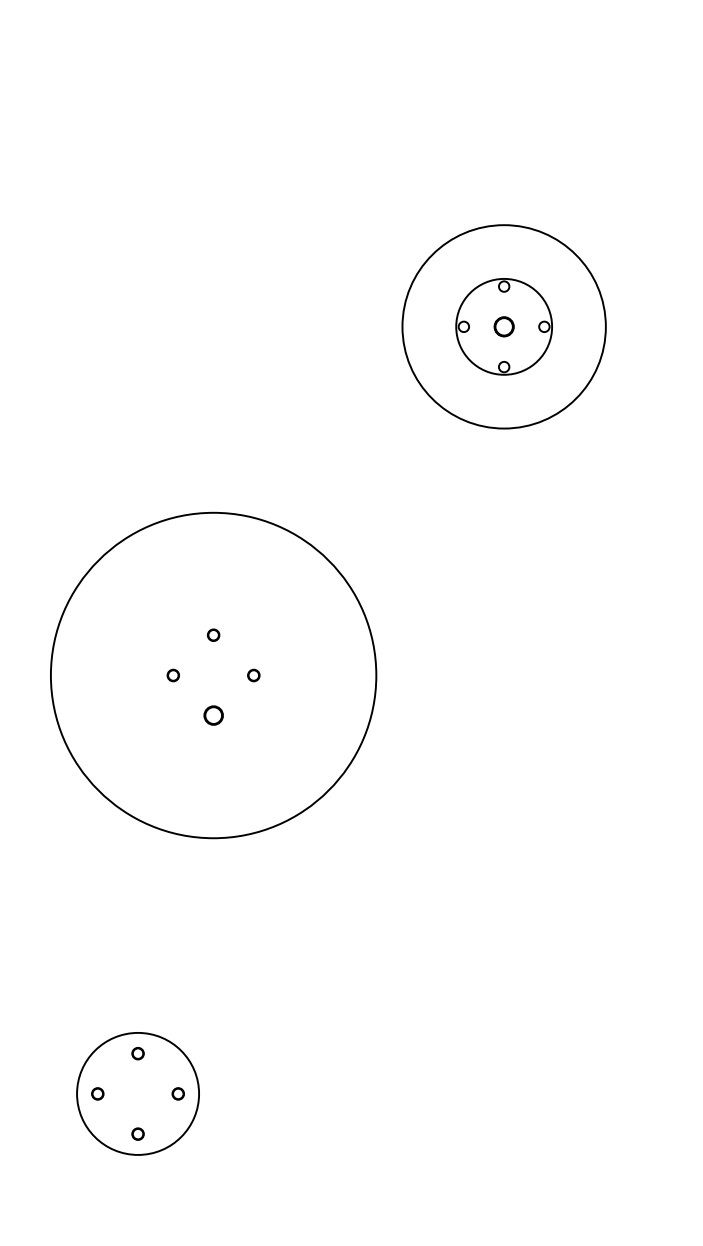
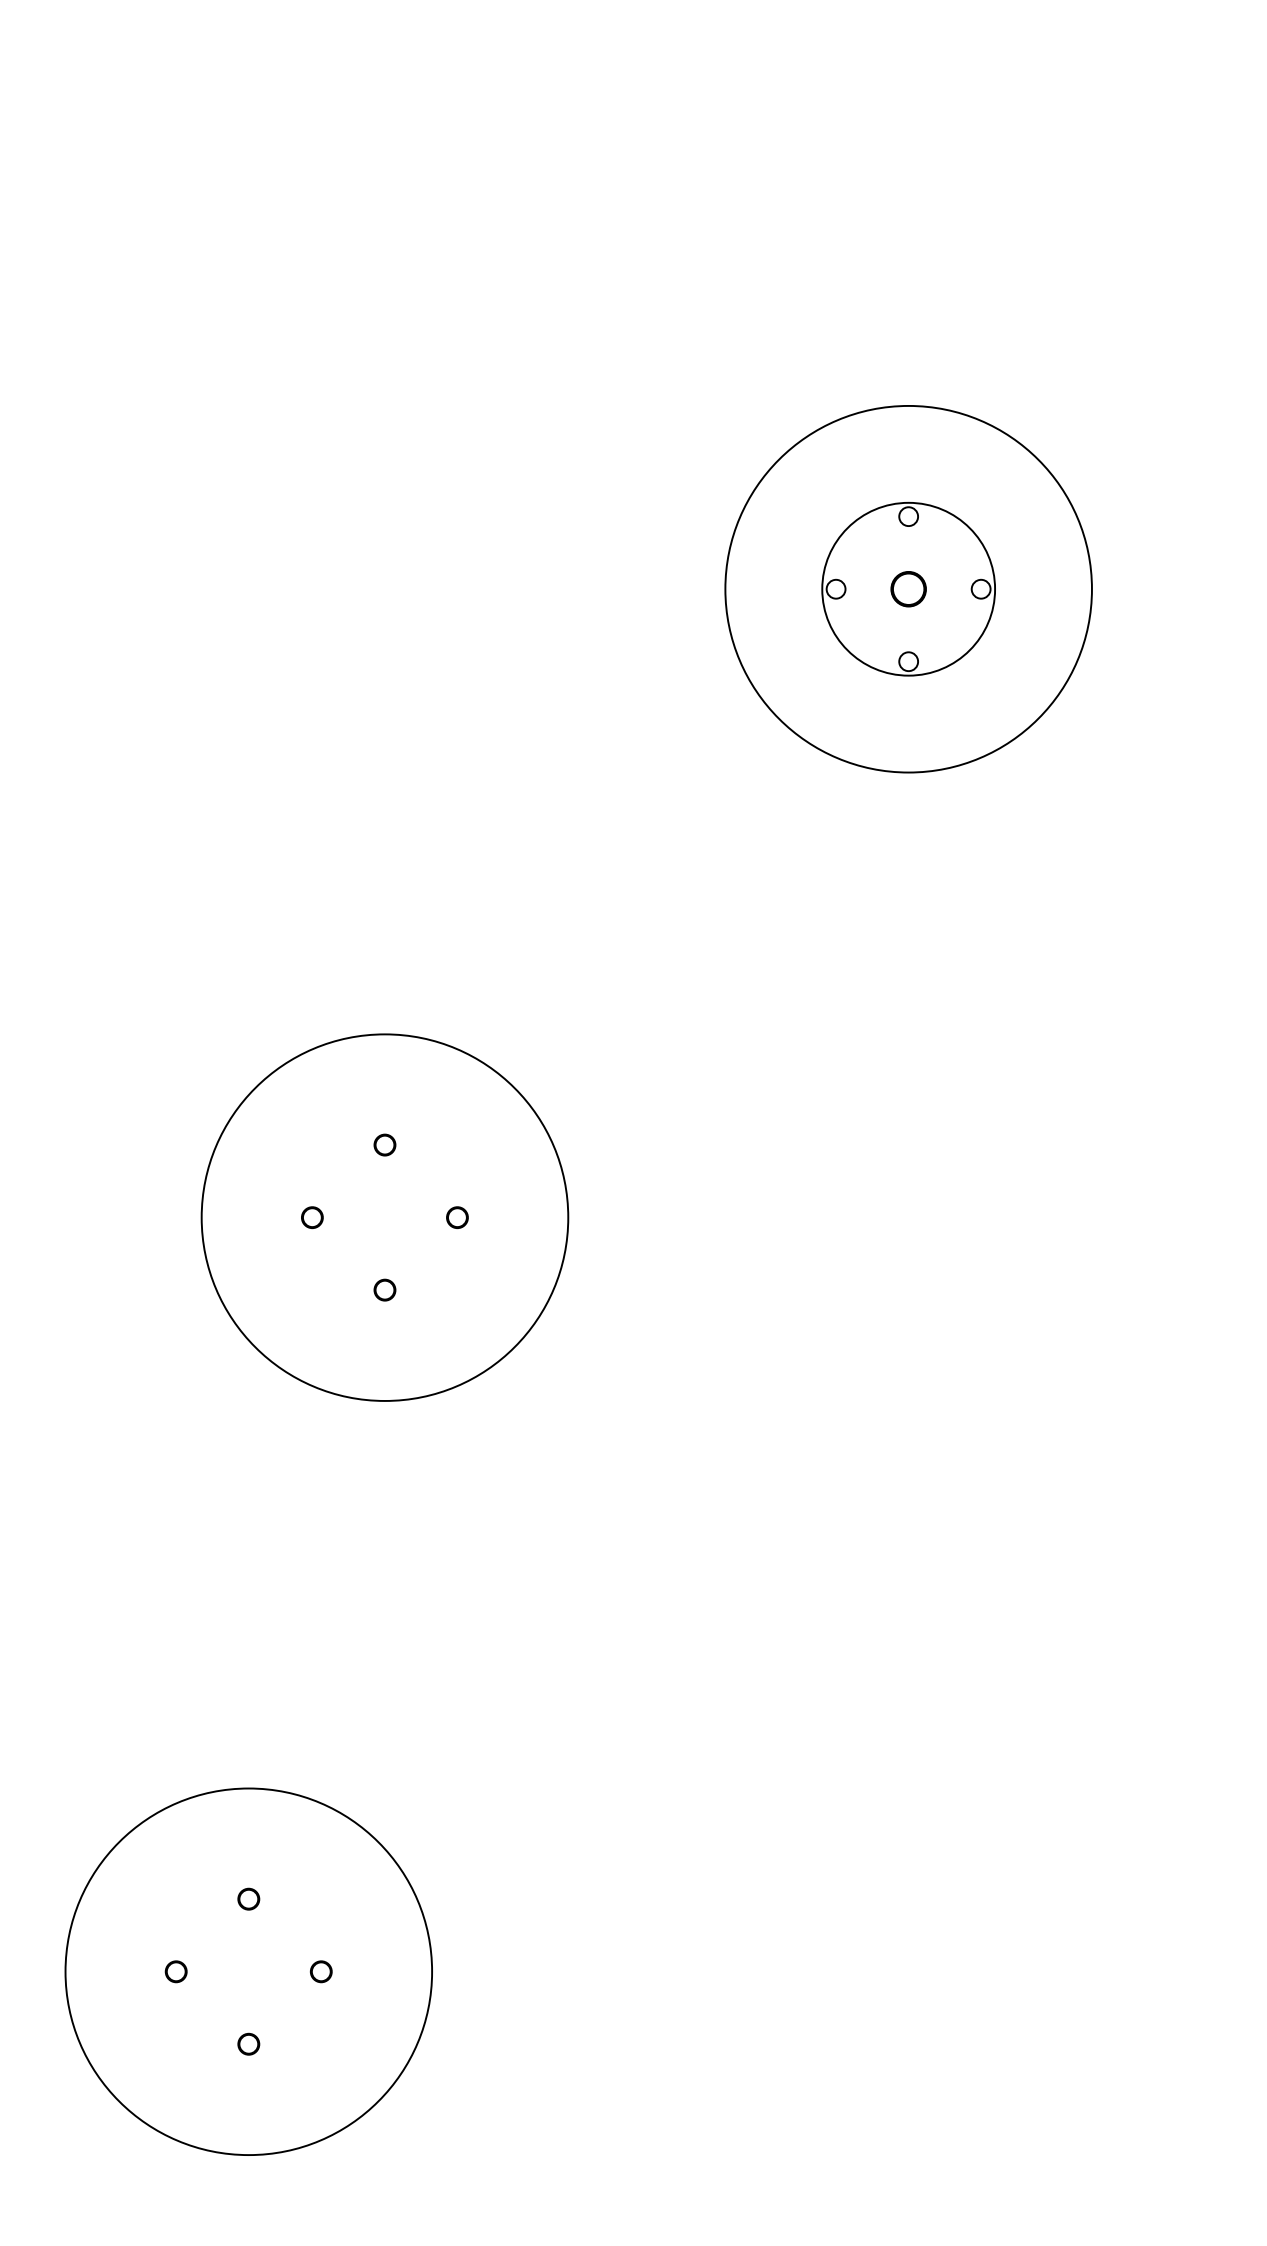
circle: (213, 675) -> (384, 1217), size x0.62
part: (213, 715) -> (384, 1289), size x0.62
circle: (137, 1093) -> (247, 1971), size x1.67

